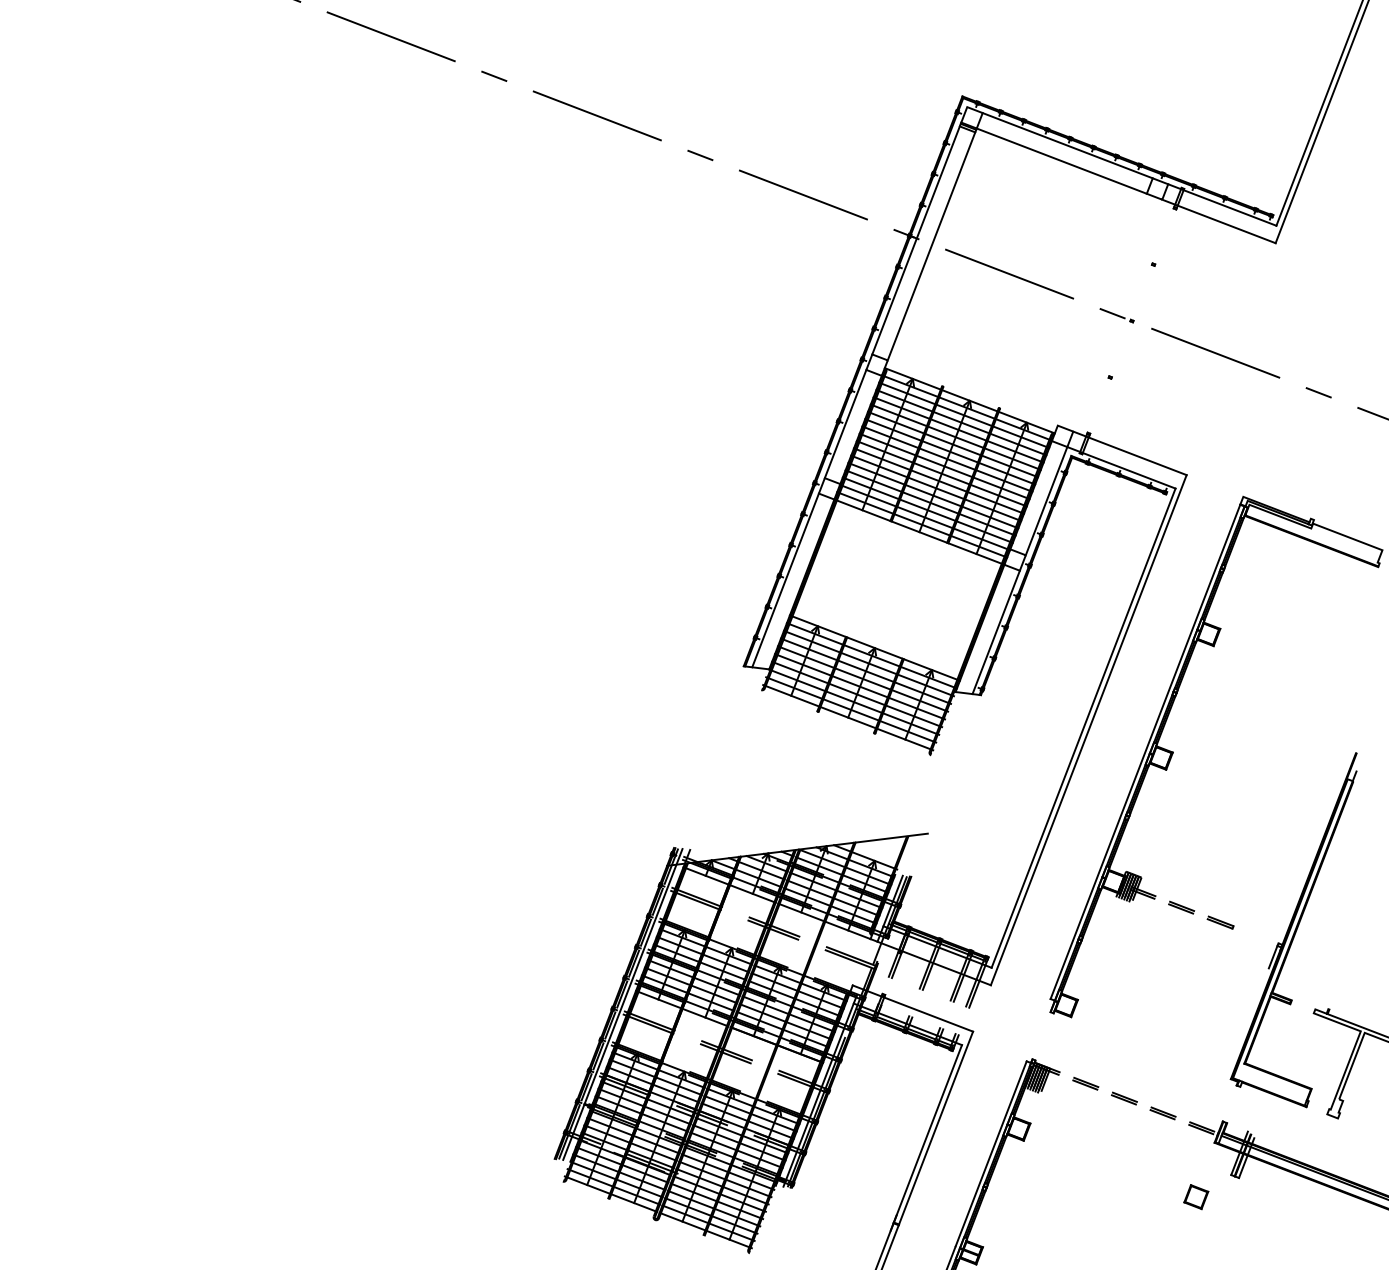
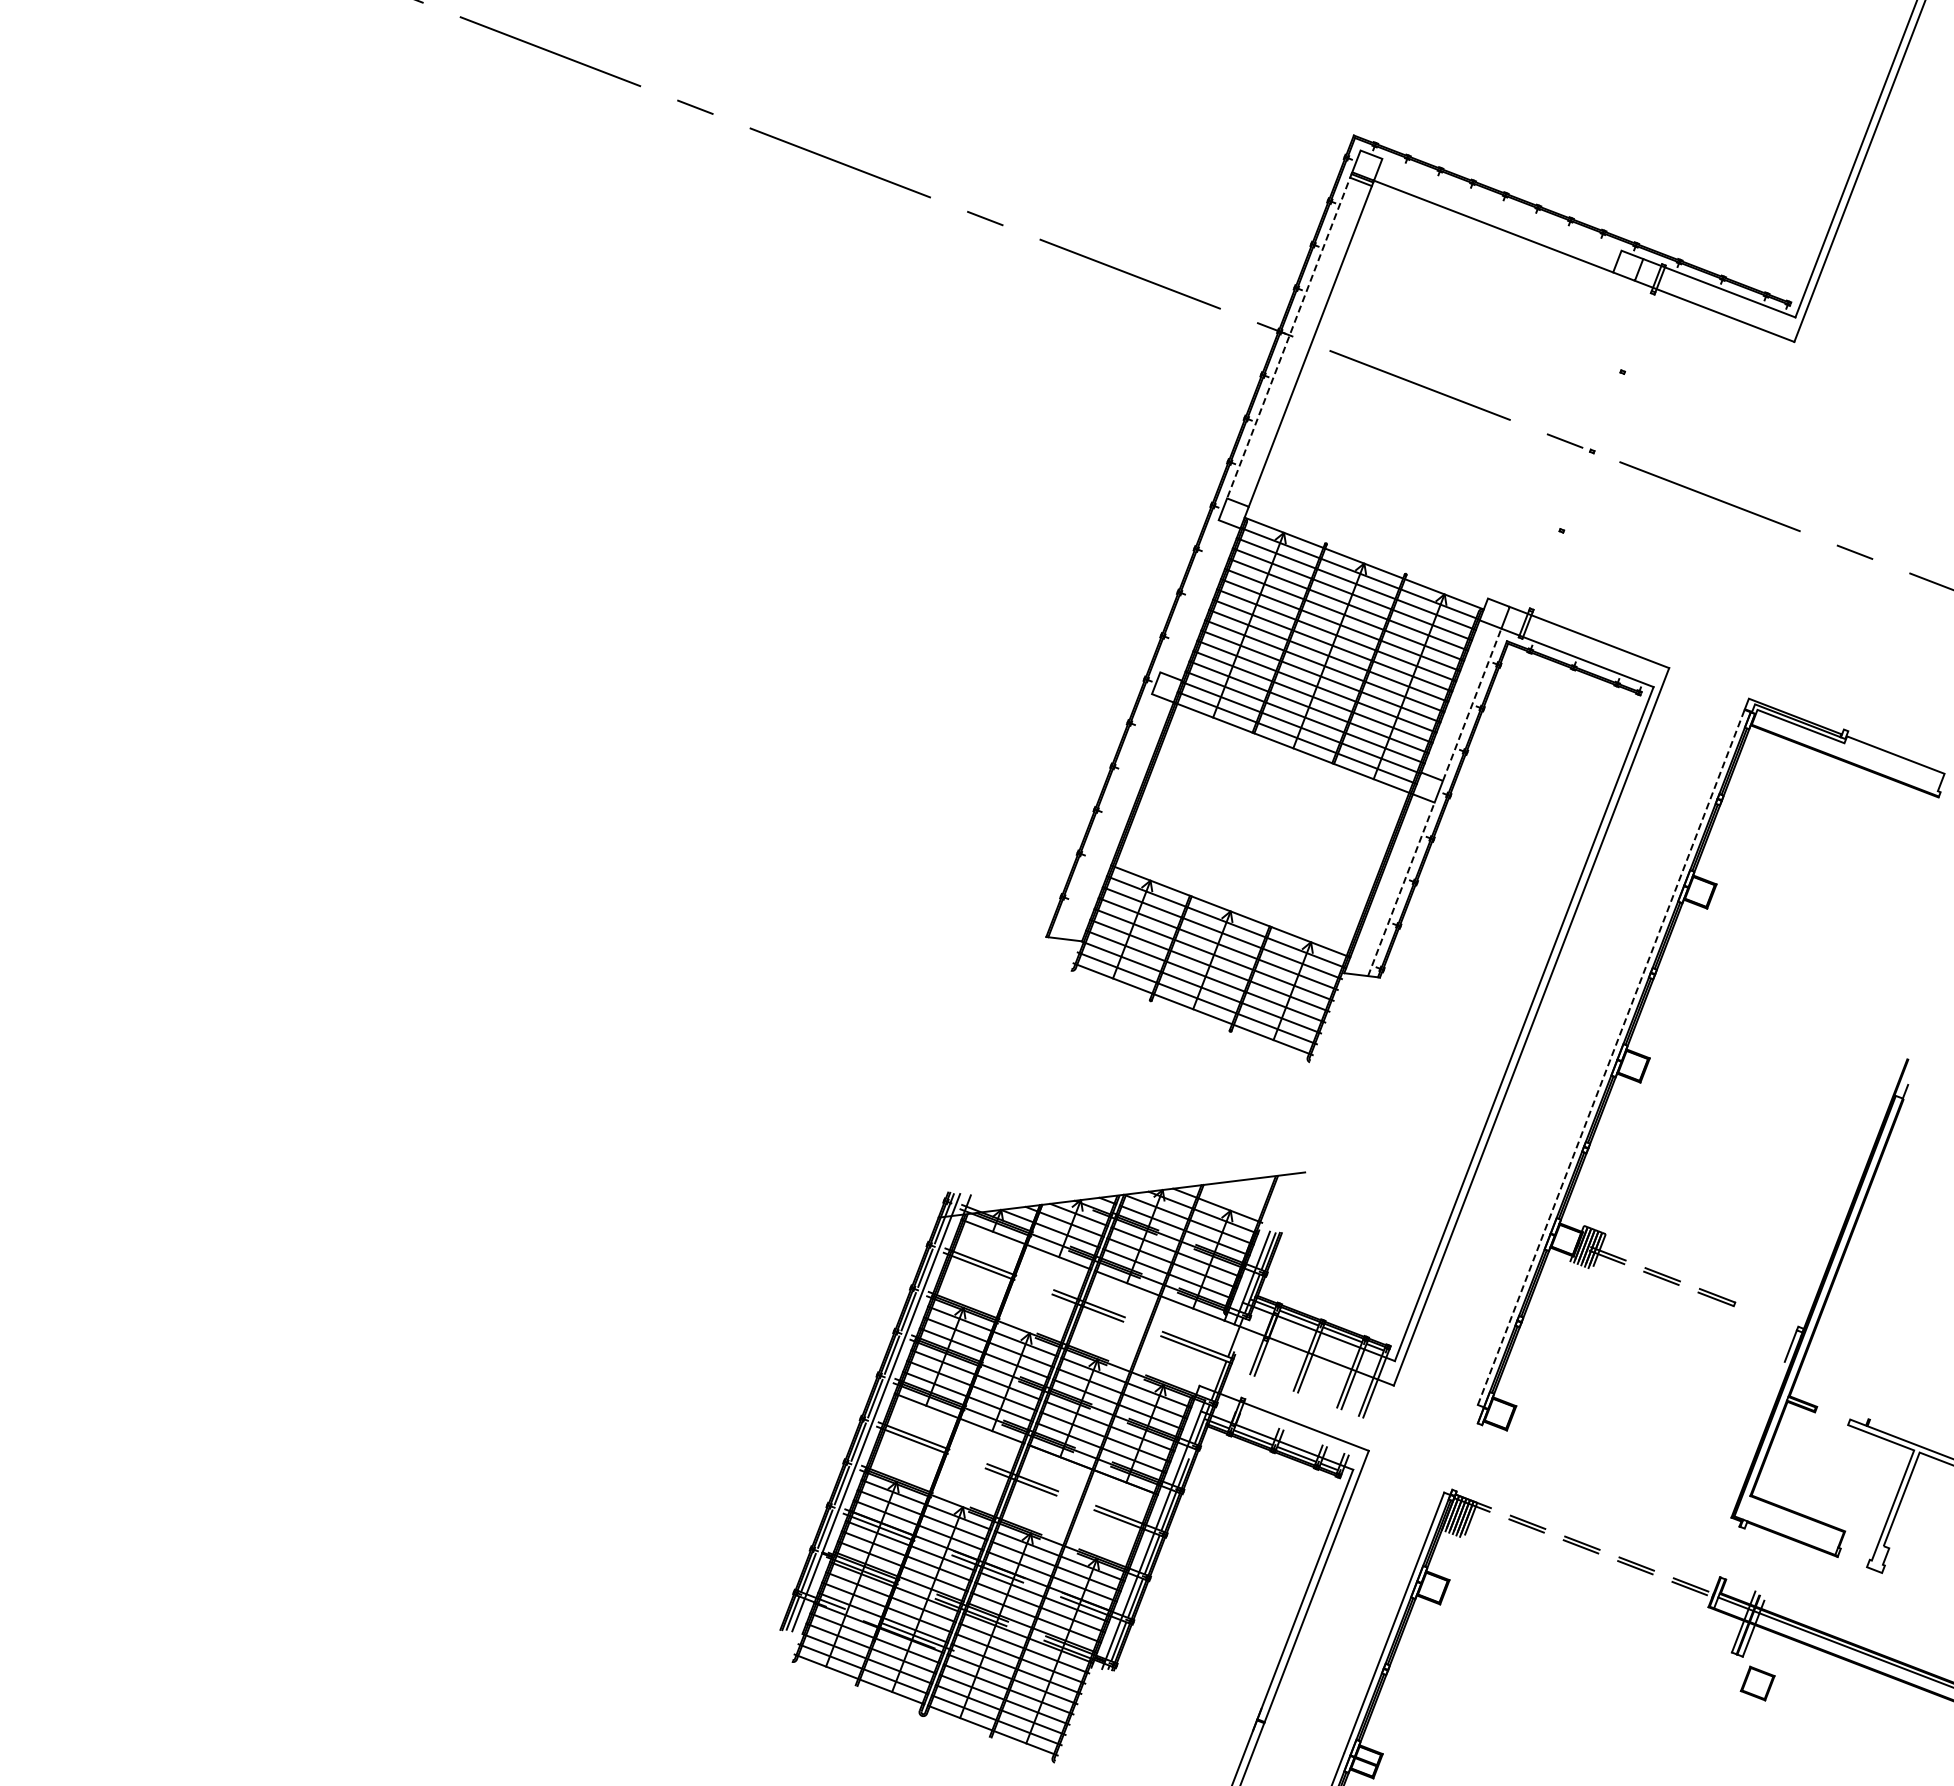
line: (1067, 145) -> (1501, 204), removed
line: (916, 238) -> (1289, 335), solid -> dashed
line: (845, 424) -> (1189, 596), removed
line: (1046, 500) -> (1472, 704), solid -> dashed
line: (785, 580) -> (1104, 816), removed
line: (996, 632) -> (1401, 889), solid -> dashed
line: (1145, 751) -> (1611, 1056), solid -> dashed
part: (1196, 1197) -> (1757, 1683), moved

